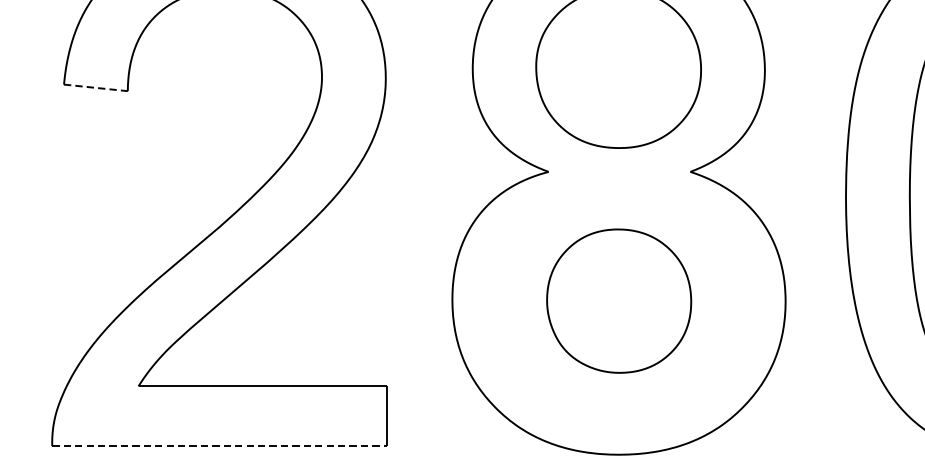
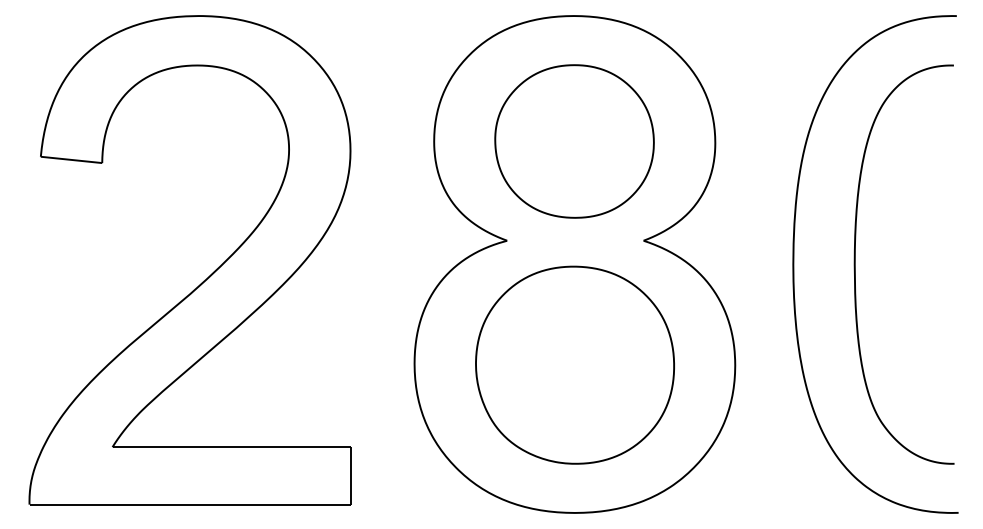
line: (95, 87) -> (71, 159), dashed -> solid
part: (618, 300) -> (574, 364), size x1.43
line: (219, 445) -> (190, 504), dashed -> solid

